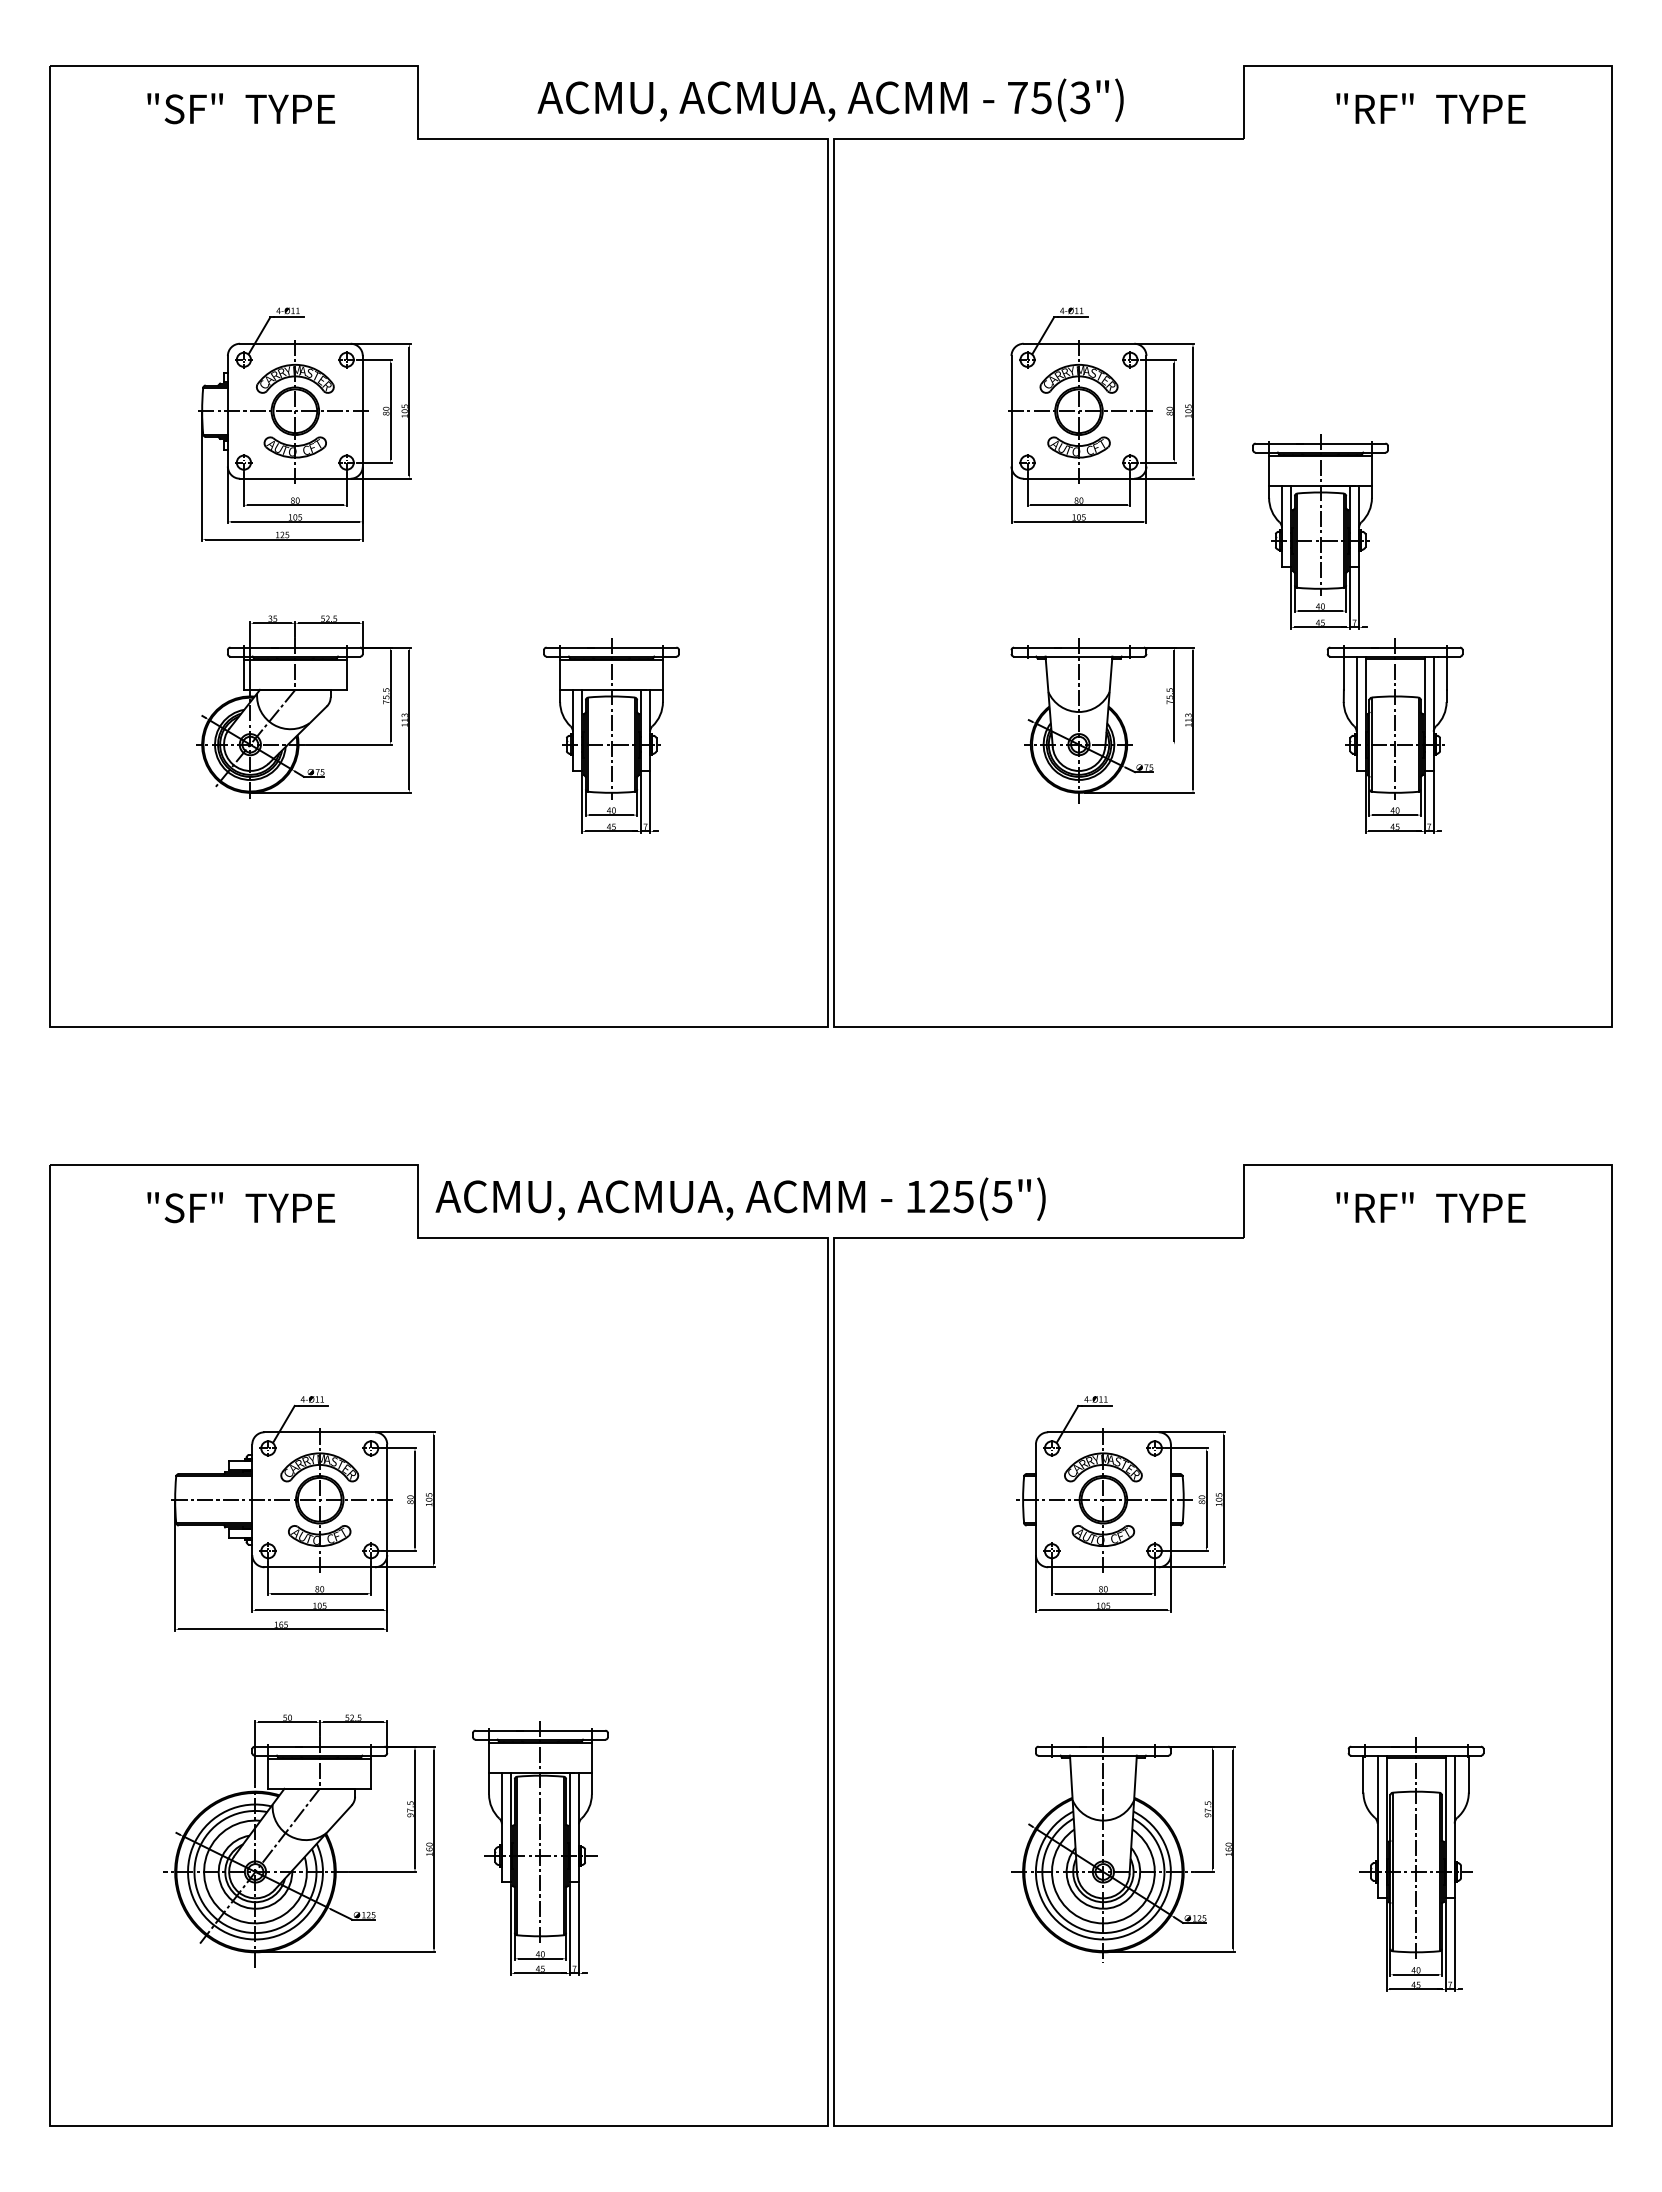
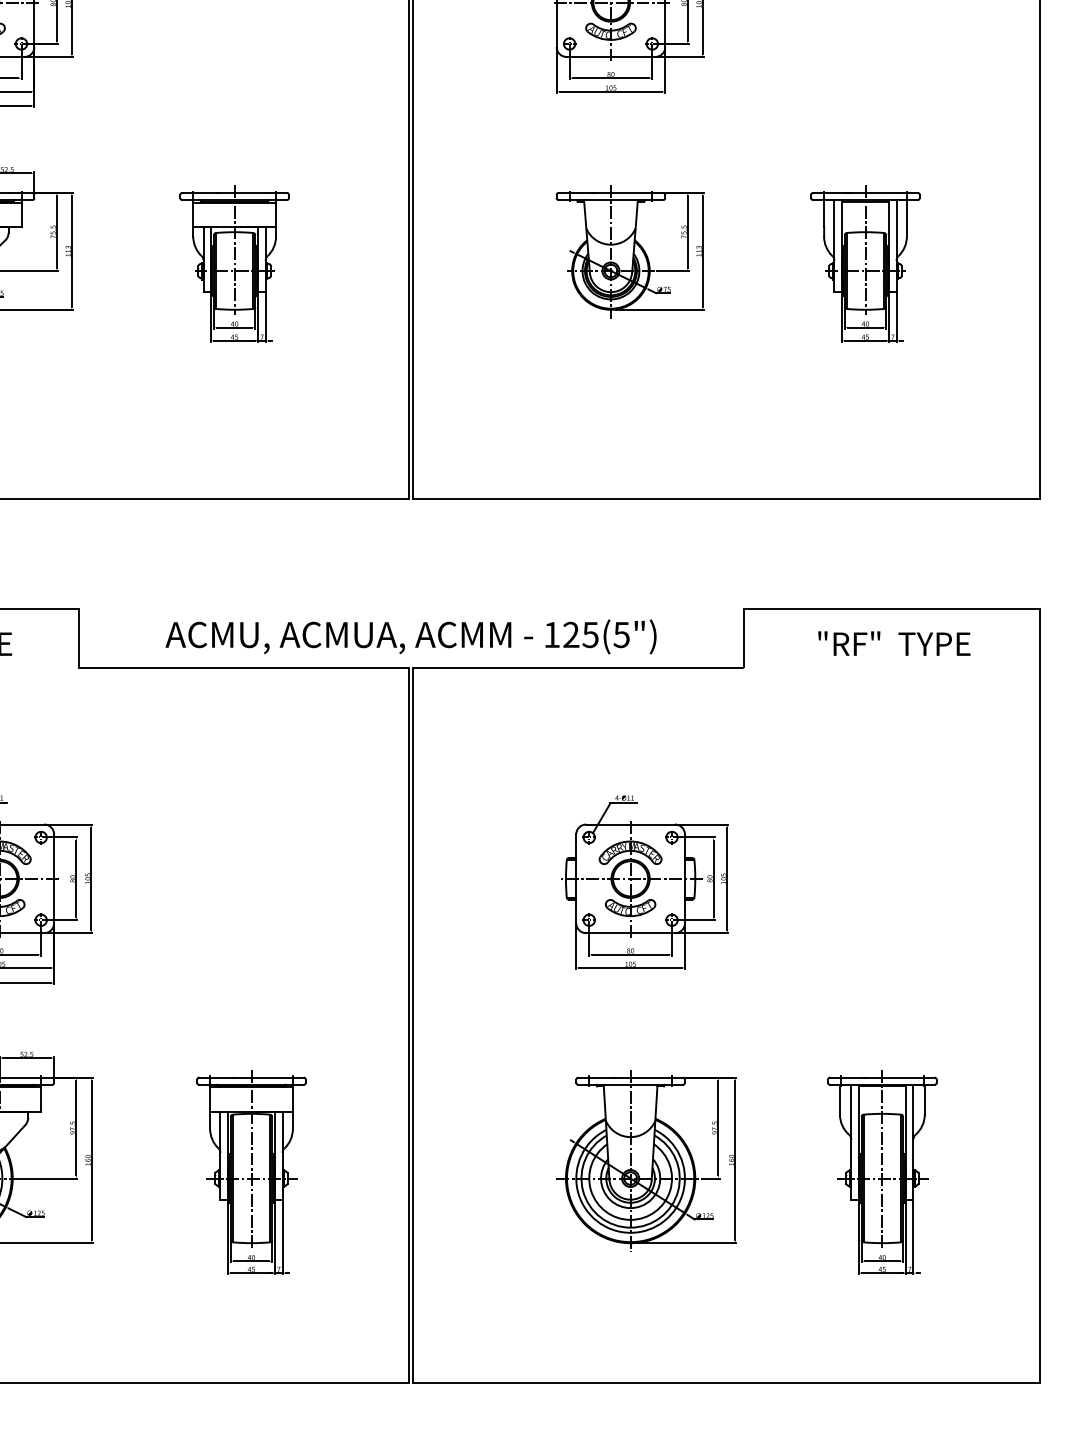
part: (1320, 531) -> (805, 99), removed
line: (1155, 744) -> (672, 270), added
text: (740, 1198) -> (410, 636), moved
part: (540, 1848) -> (251, 1172), moved

